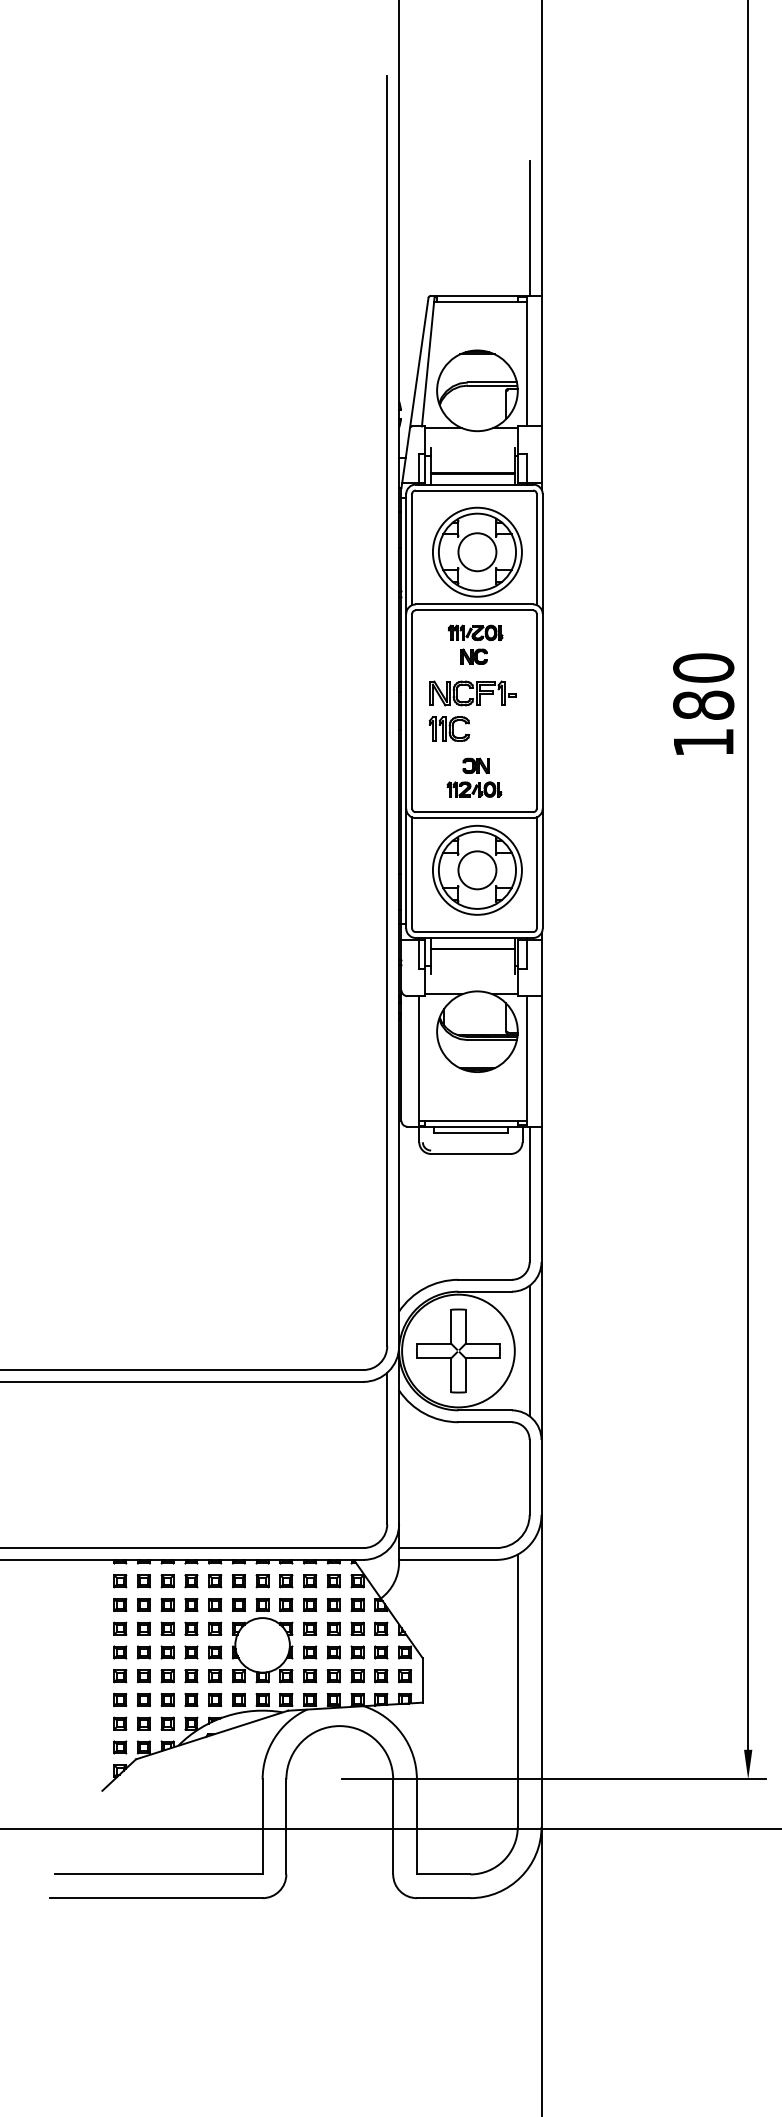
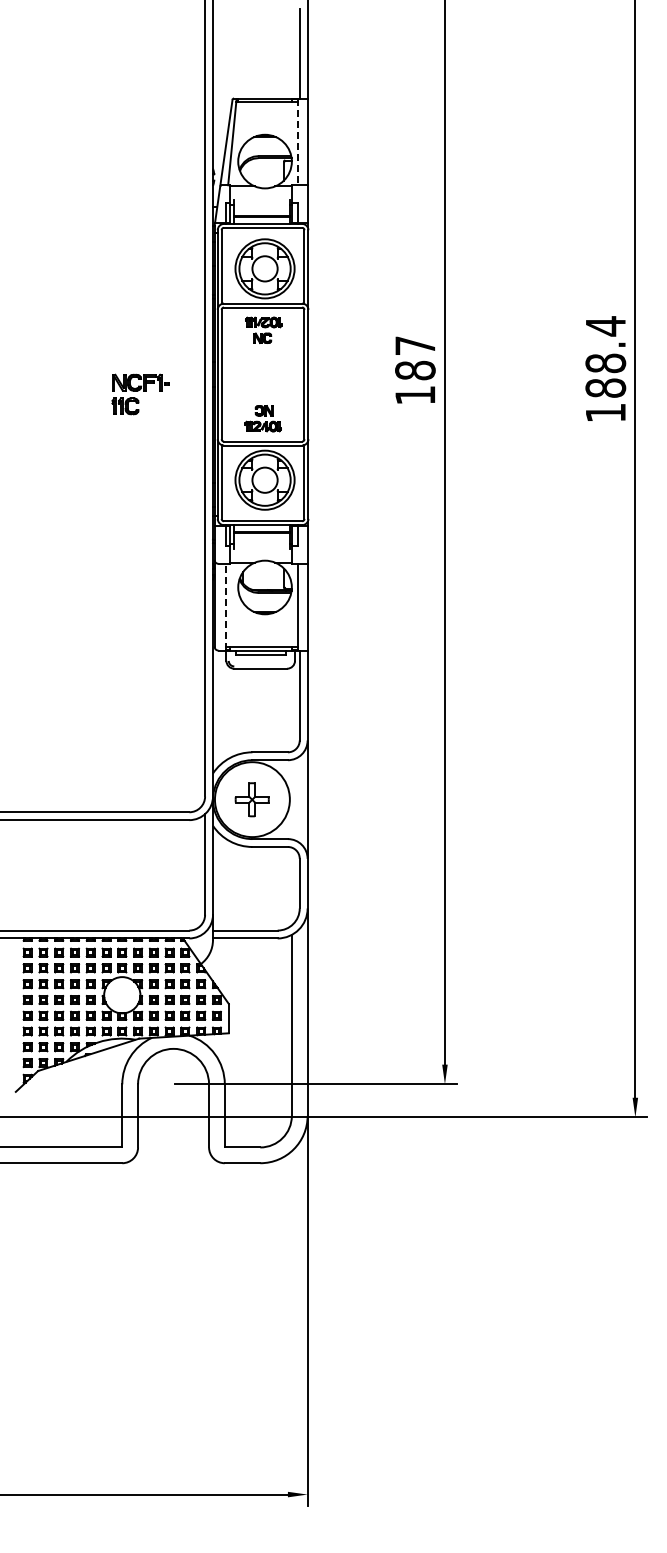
line: (527, 362) -> (298, 142), solid -> dashed
text: (703, 667) -> (415, 345), 180 -> 187
part: (472, 711) -> (140, 394), moved
line: (419, 1060) -> (226, 606), solid -> dashed
part: (457, 1350) -> (251, 799), size x0.6
line: (529, 1350) -> (299, 799), removed

